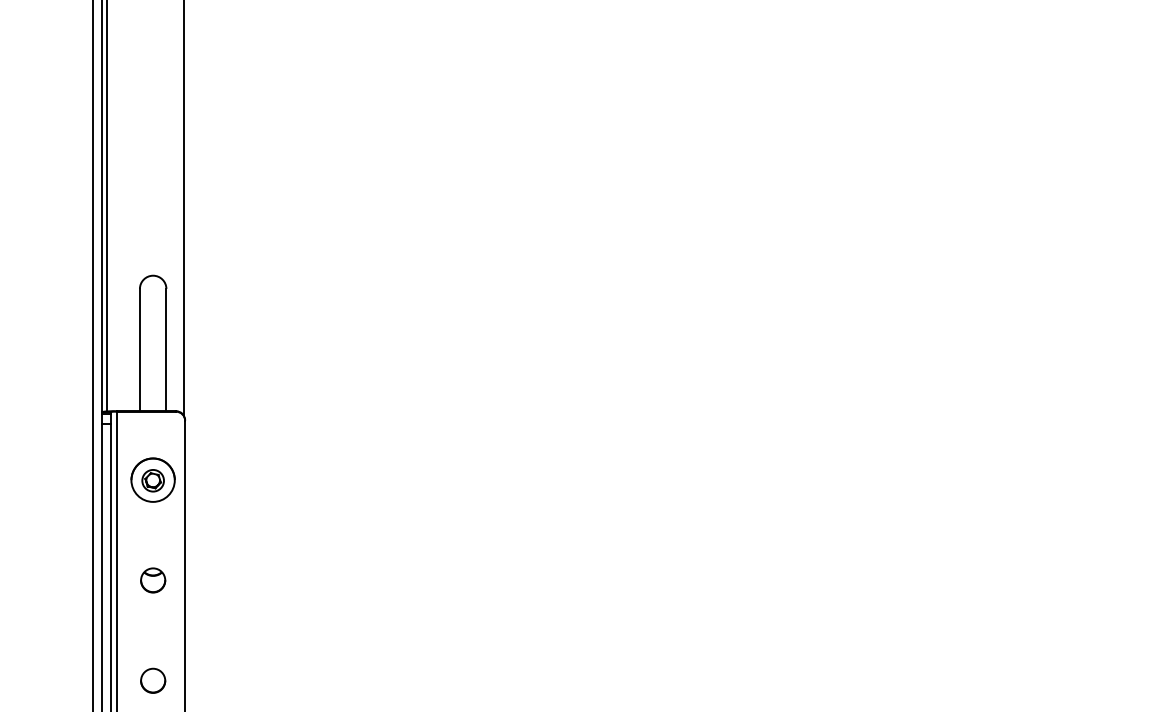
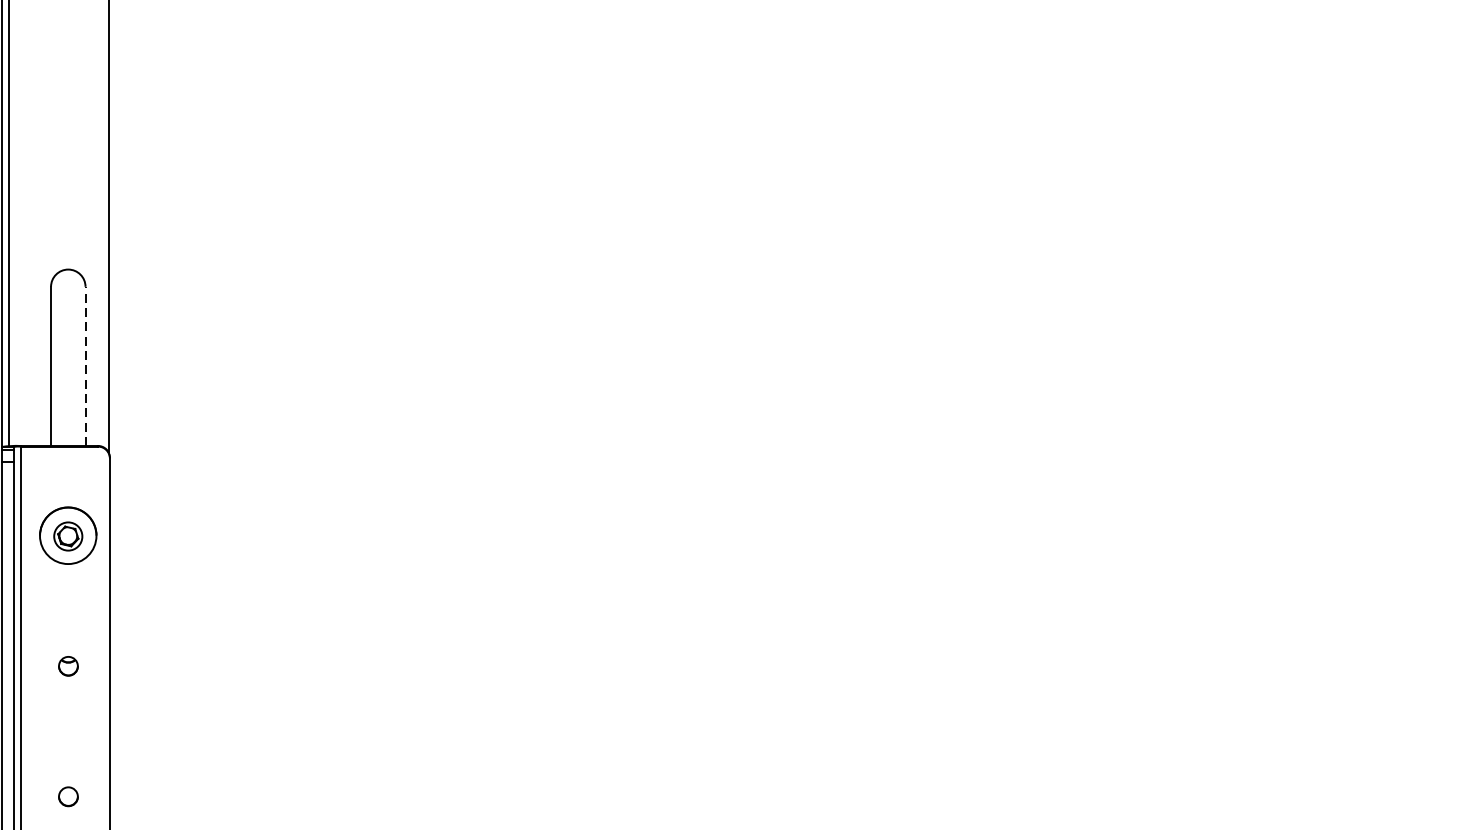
line: (166, 349) -> (85, 365), solid -> dashed
part: (153, 580) -> (68, 666), size x0.6
circle: (153, 680) -> (68, 796), size x0.6

